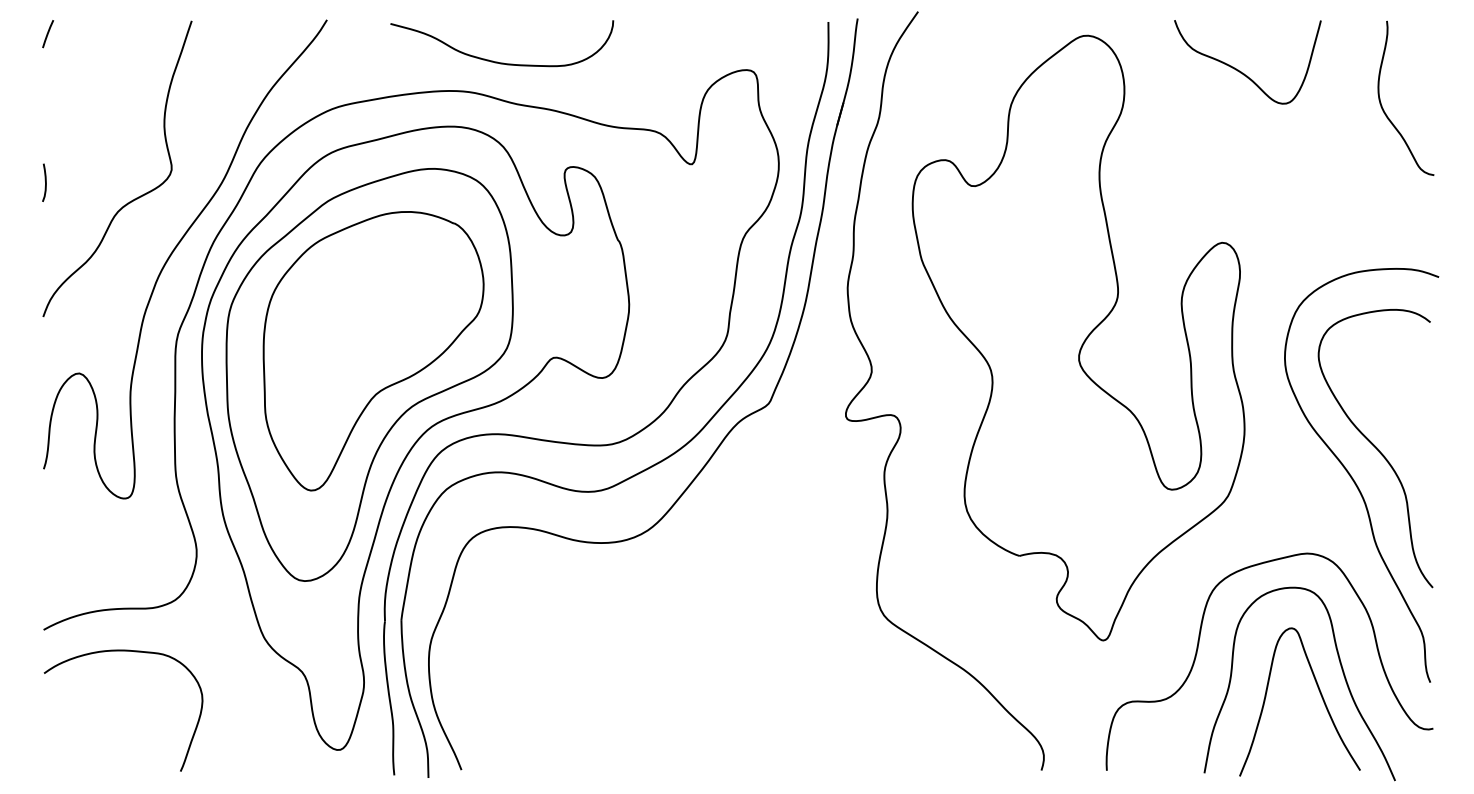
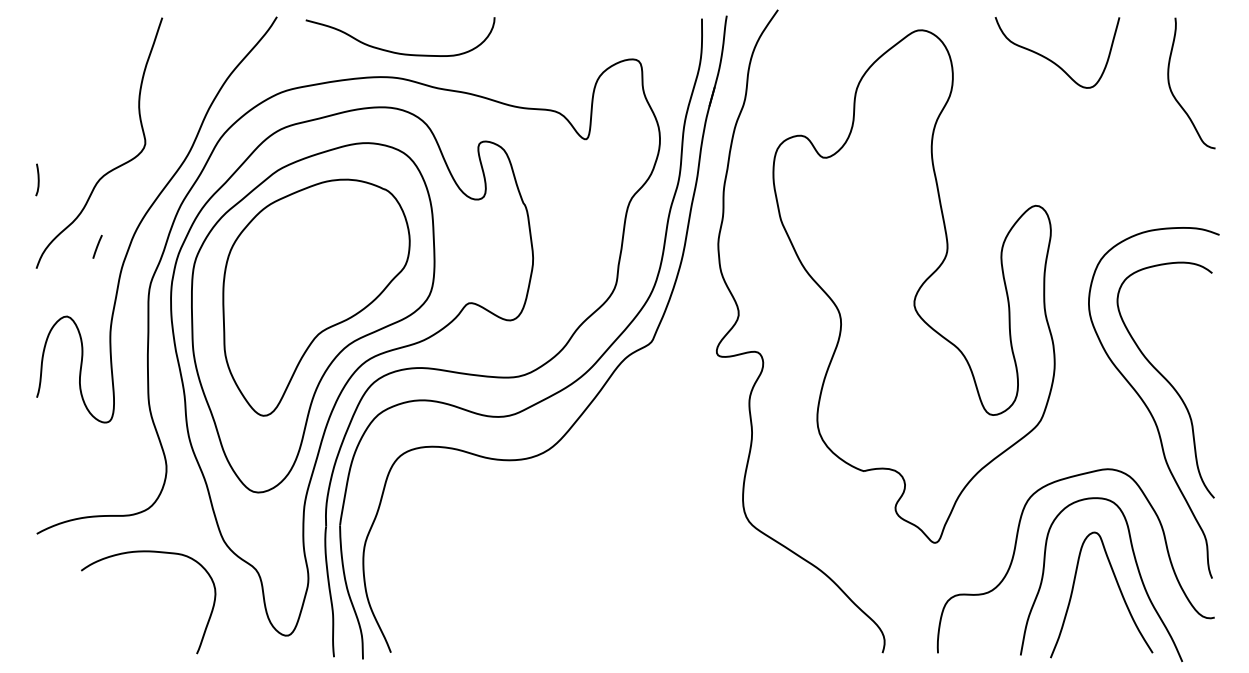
line: (47, 33) -> (97, 246), moved
curve: (501, 61) -> (399, 52), moved
curve: (44, 182) -> (37, 179), moved
curve: (123, 651) -> (148, 552), moved

